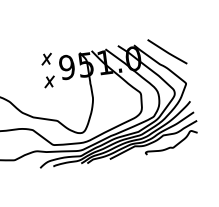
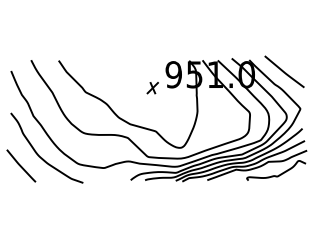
part: (46, 59) -> (152, 63), removed

